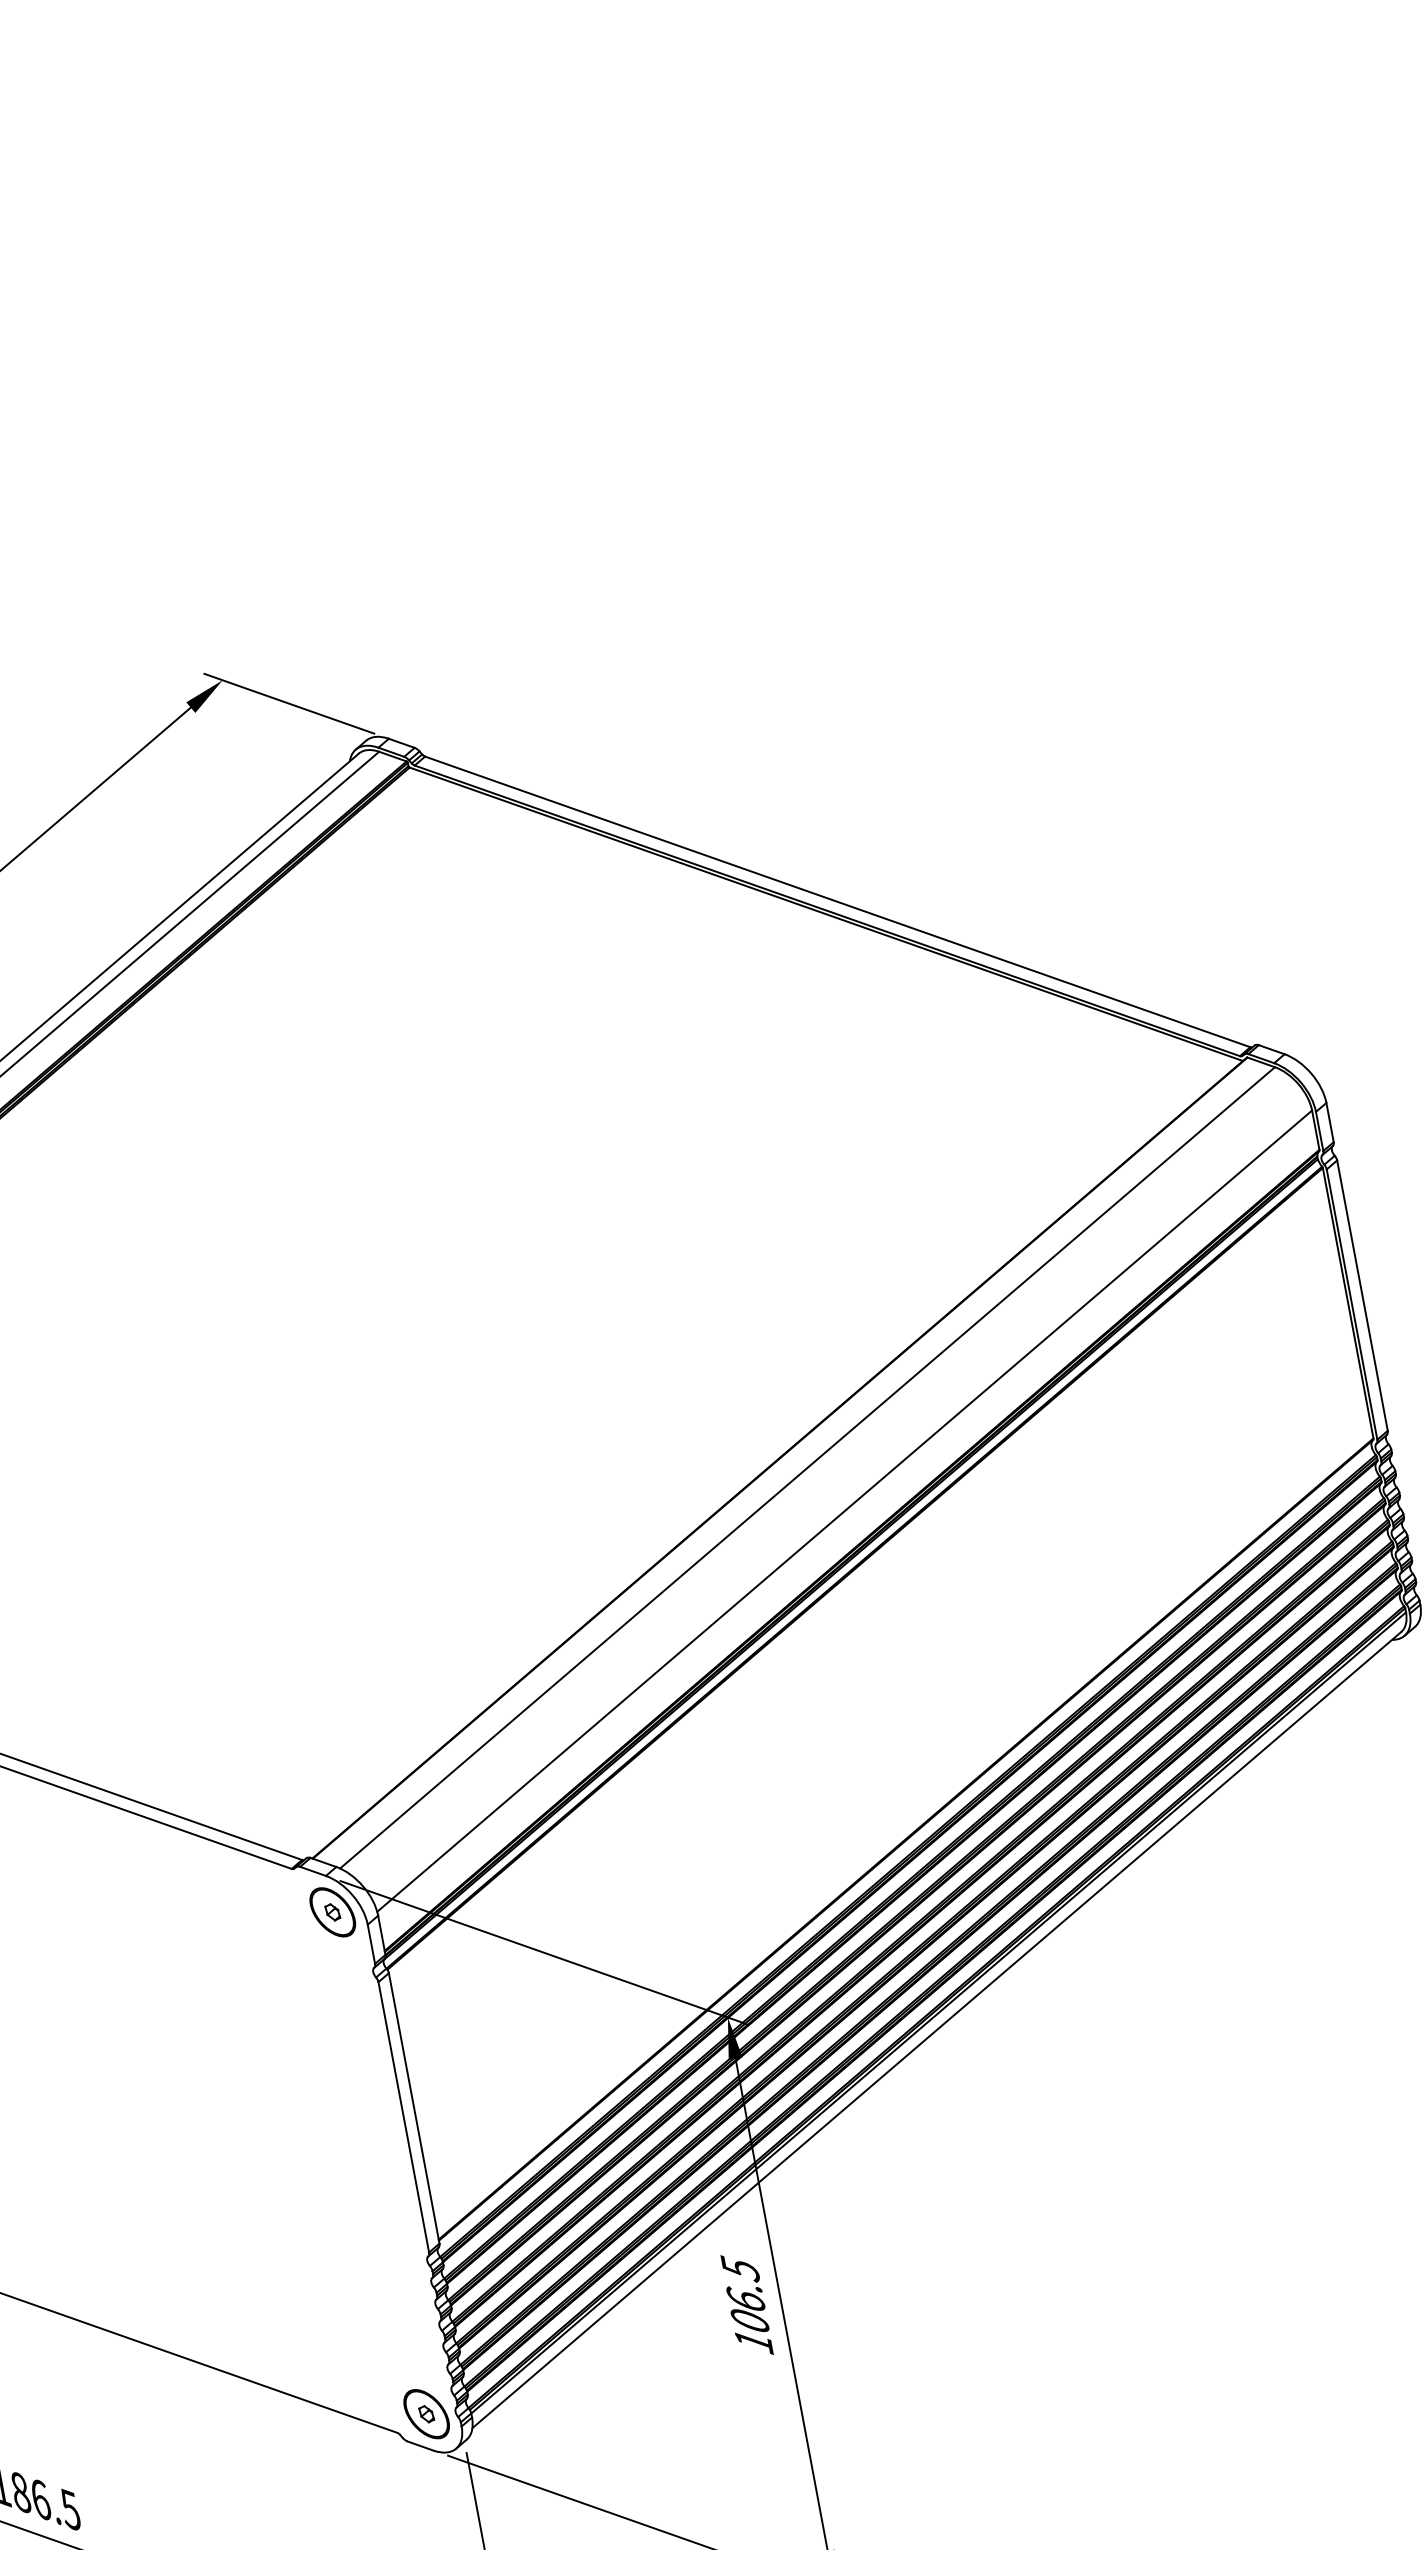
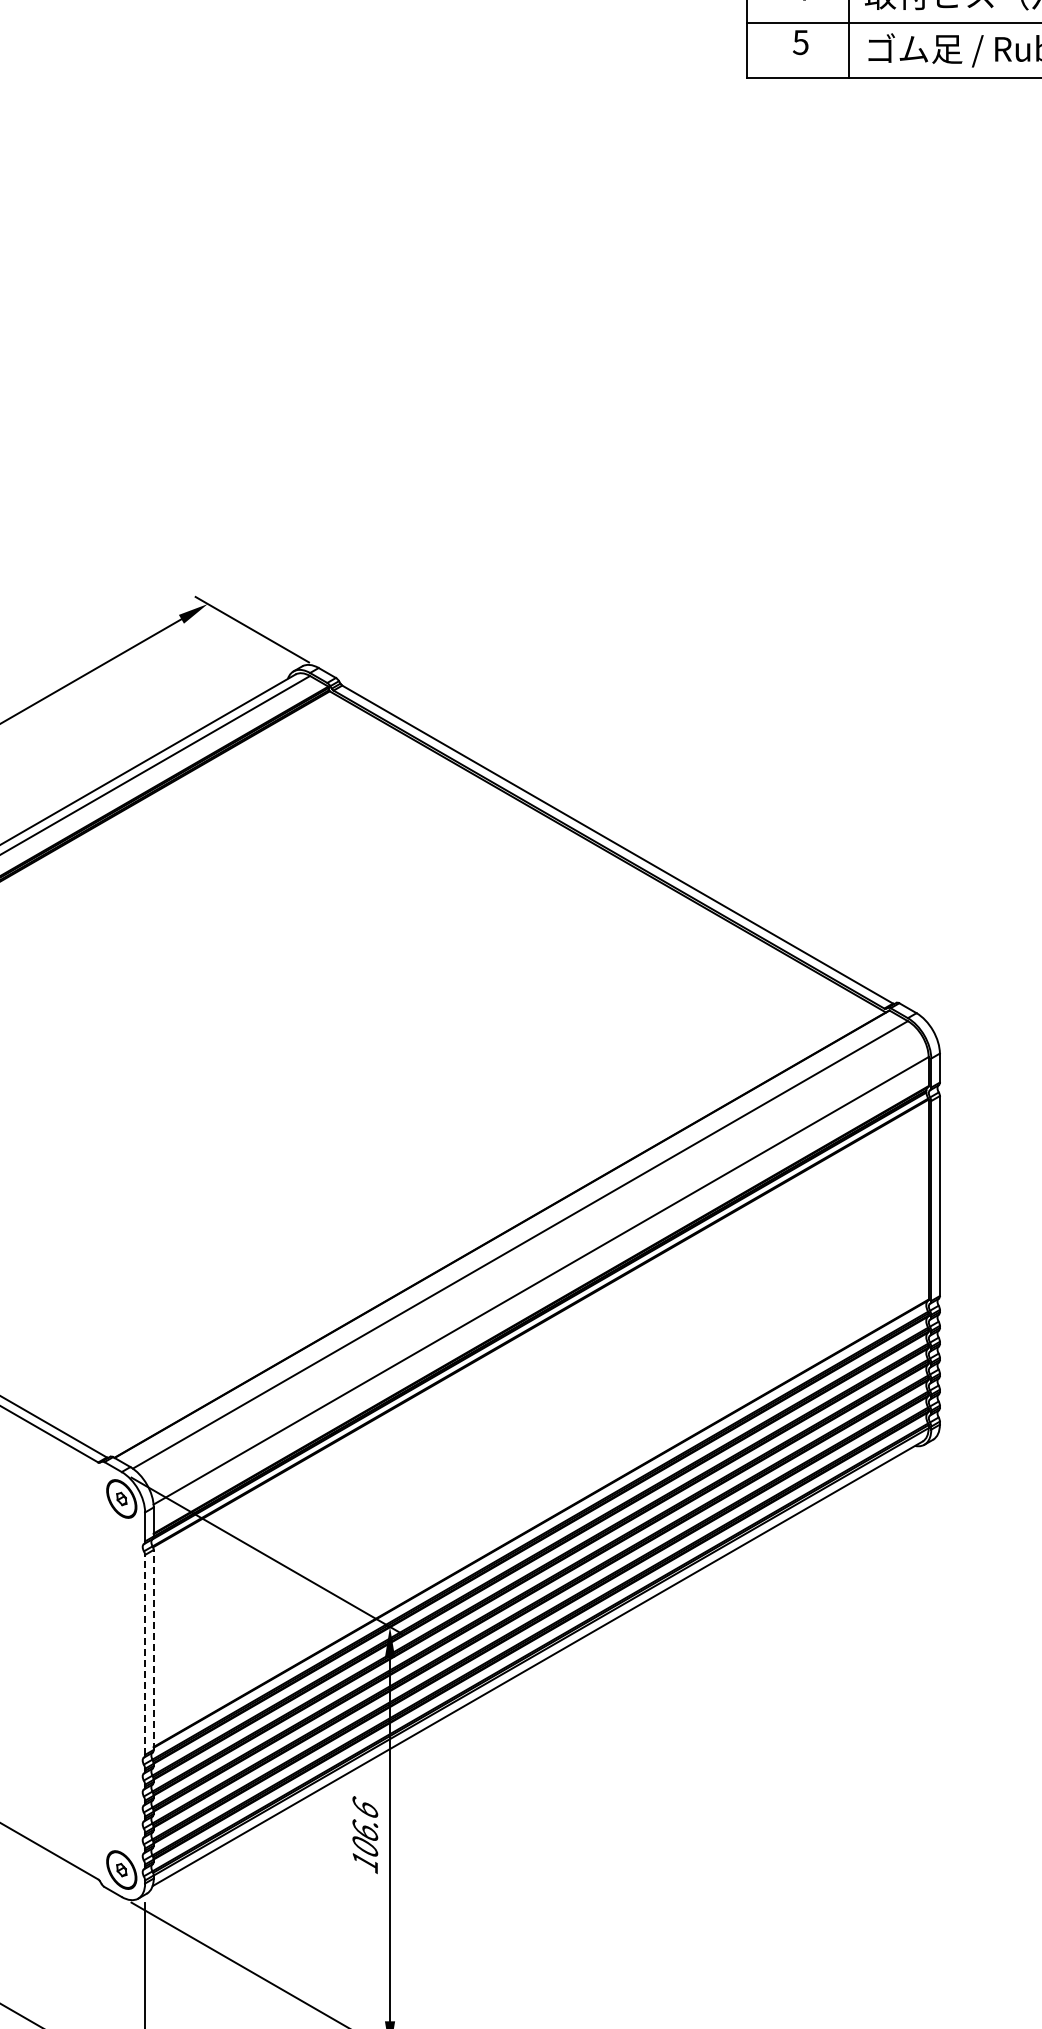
line: (413, 2107) -> (153, 1649), solid -> dashed
line: (404, 2116) -> (145, 1654), solid -> dashed
text: (740, 2269) -> (365, 1808), 106.5 -> 106.6

